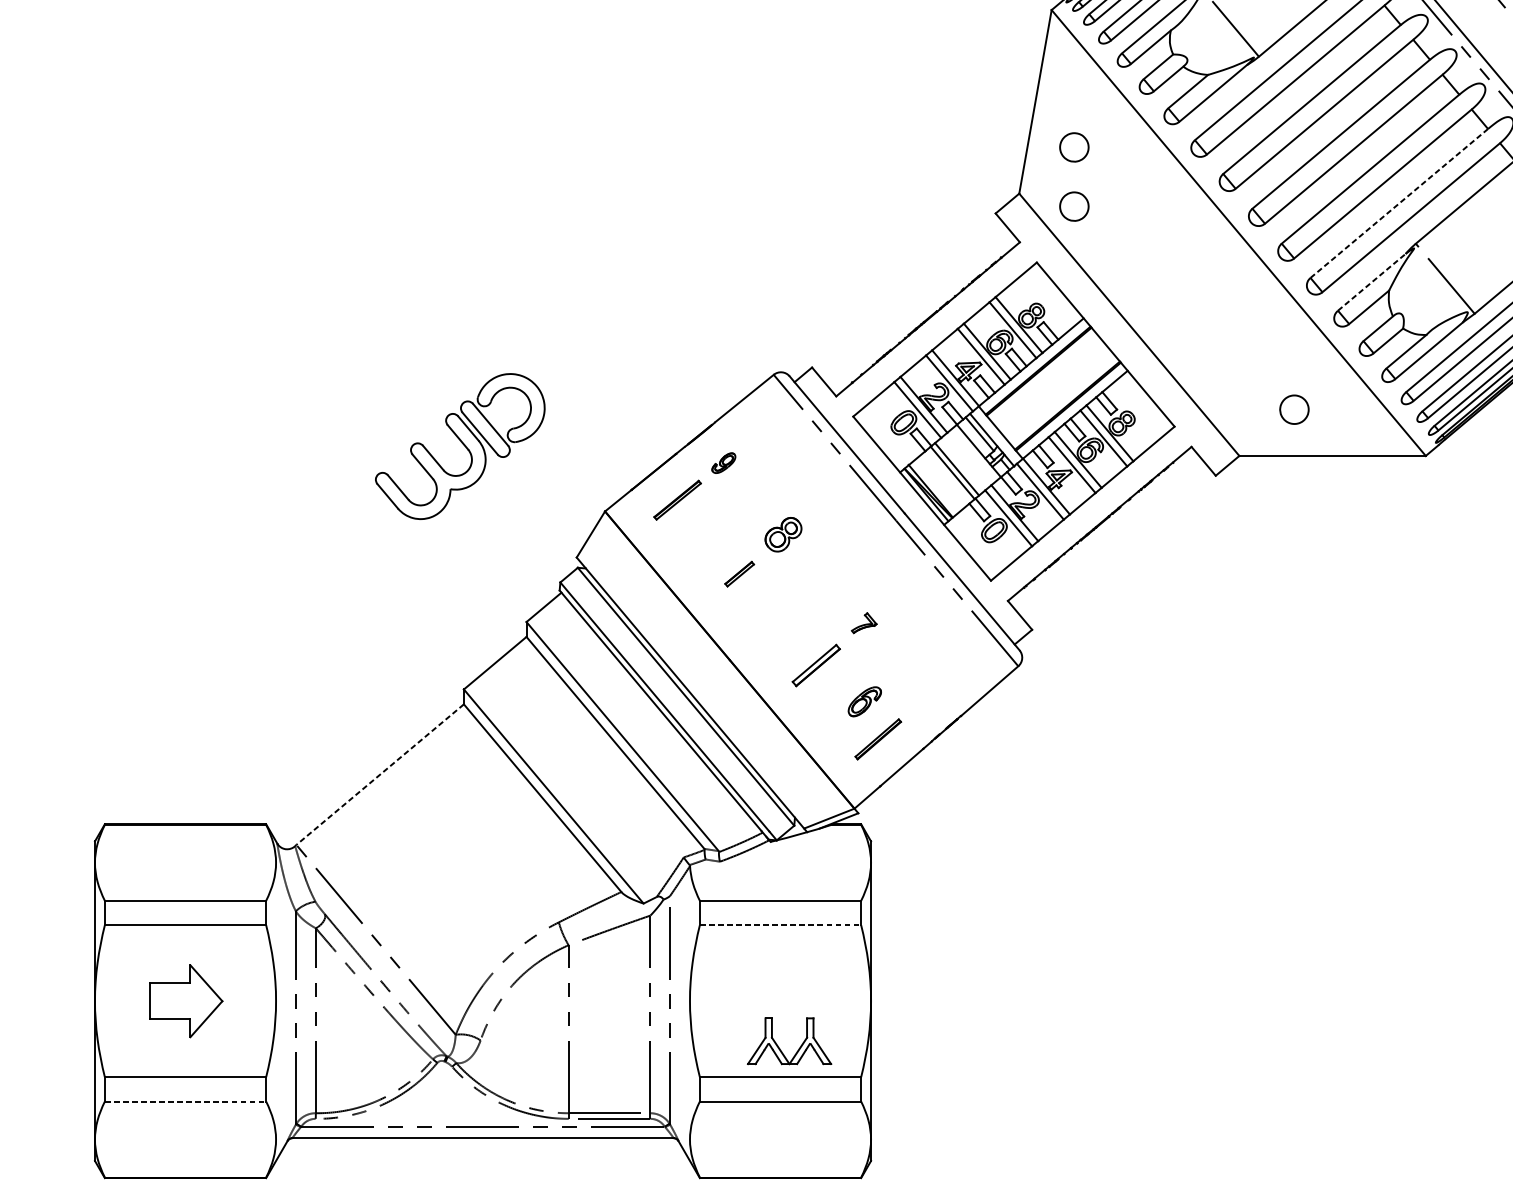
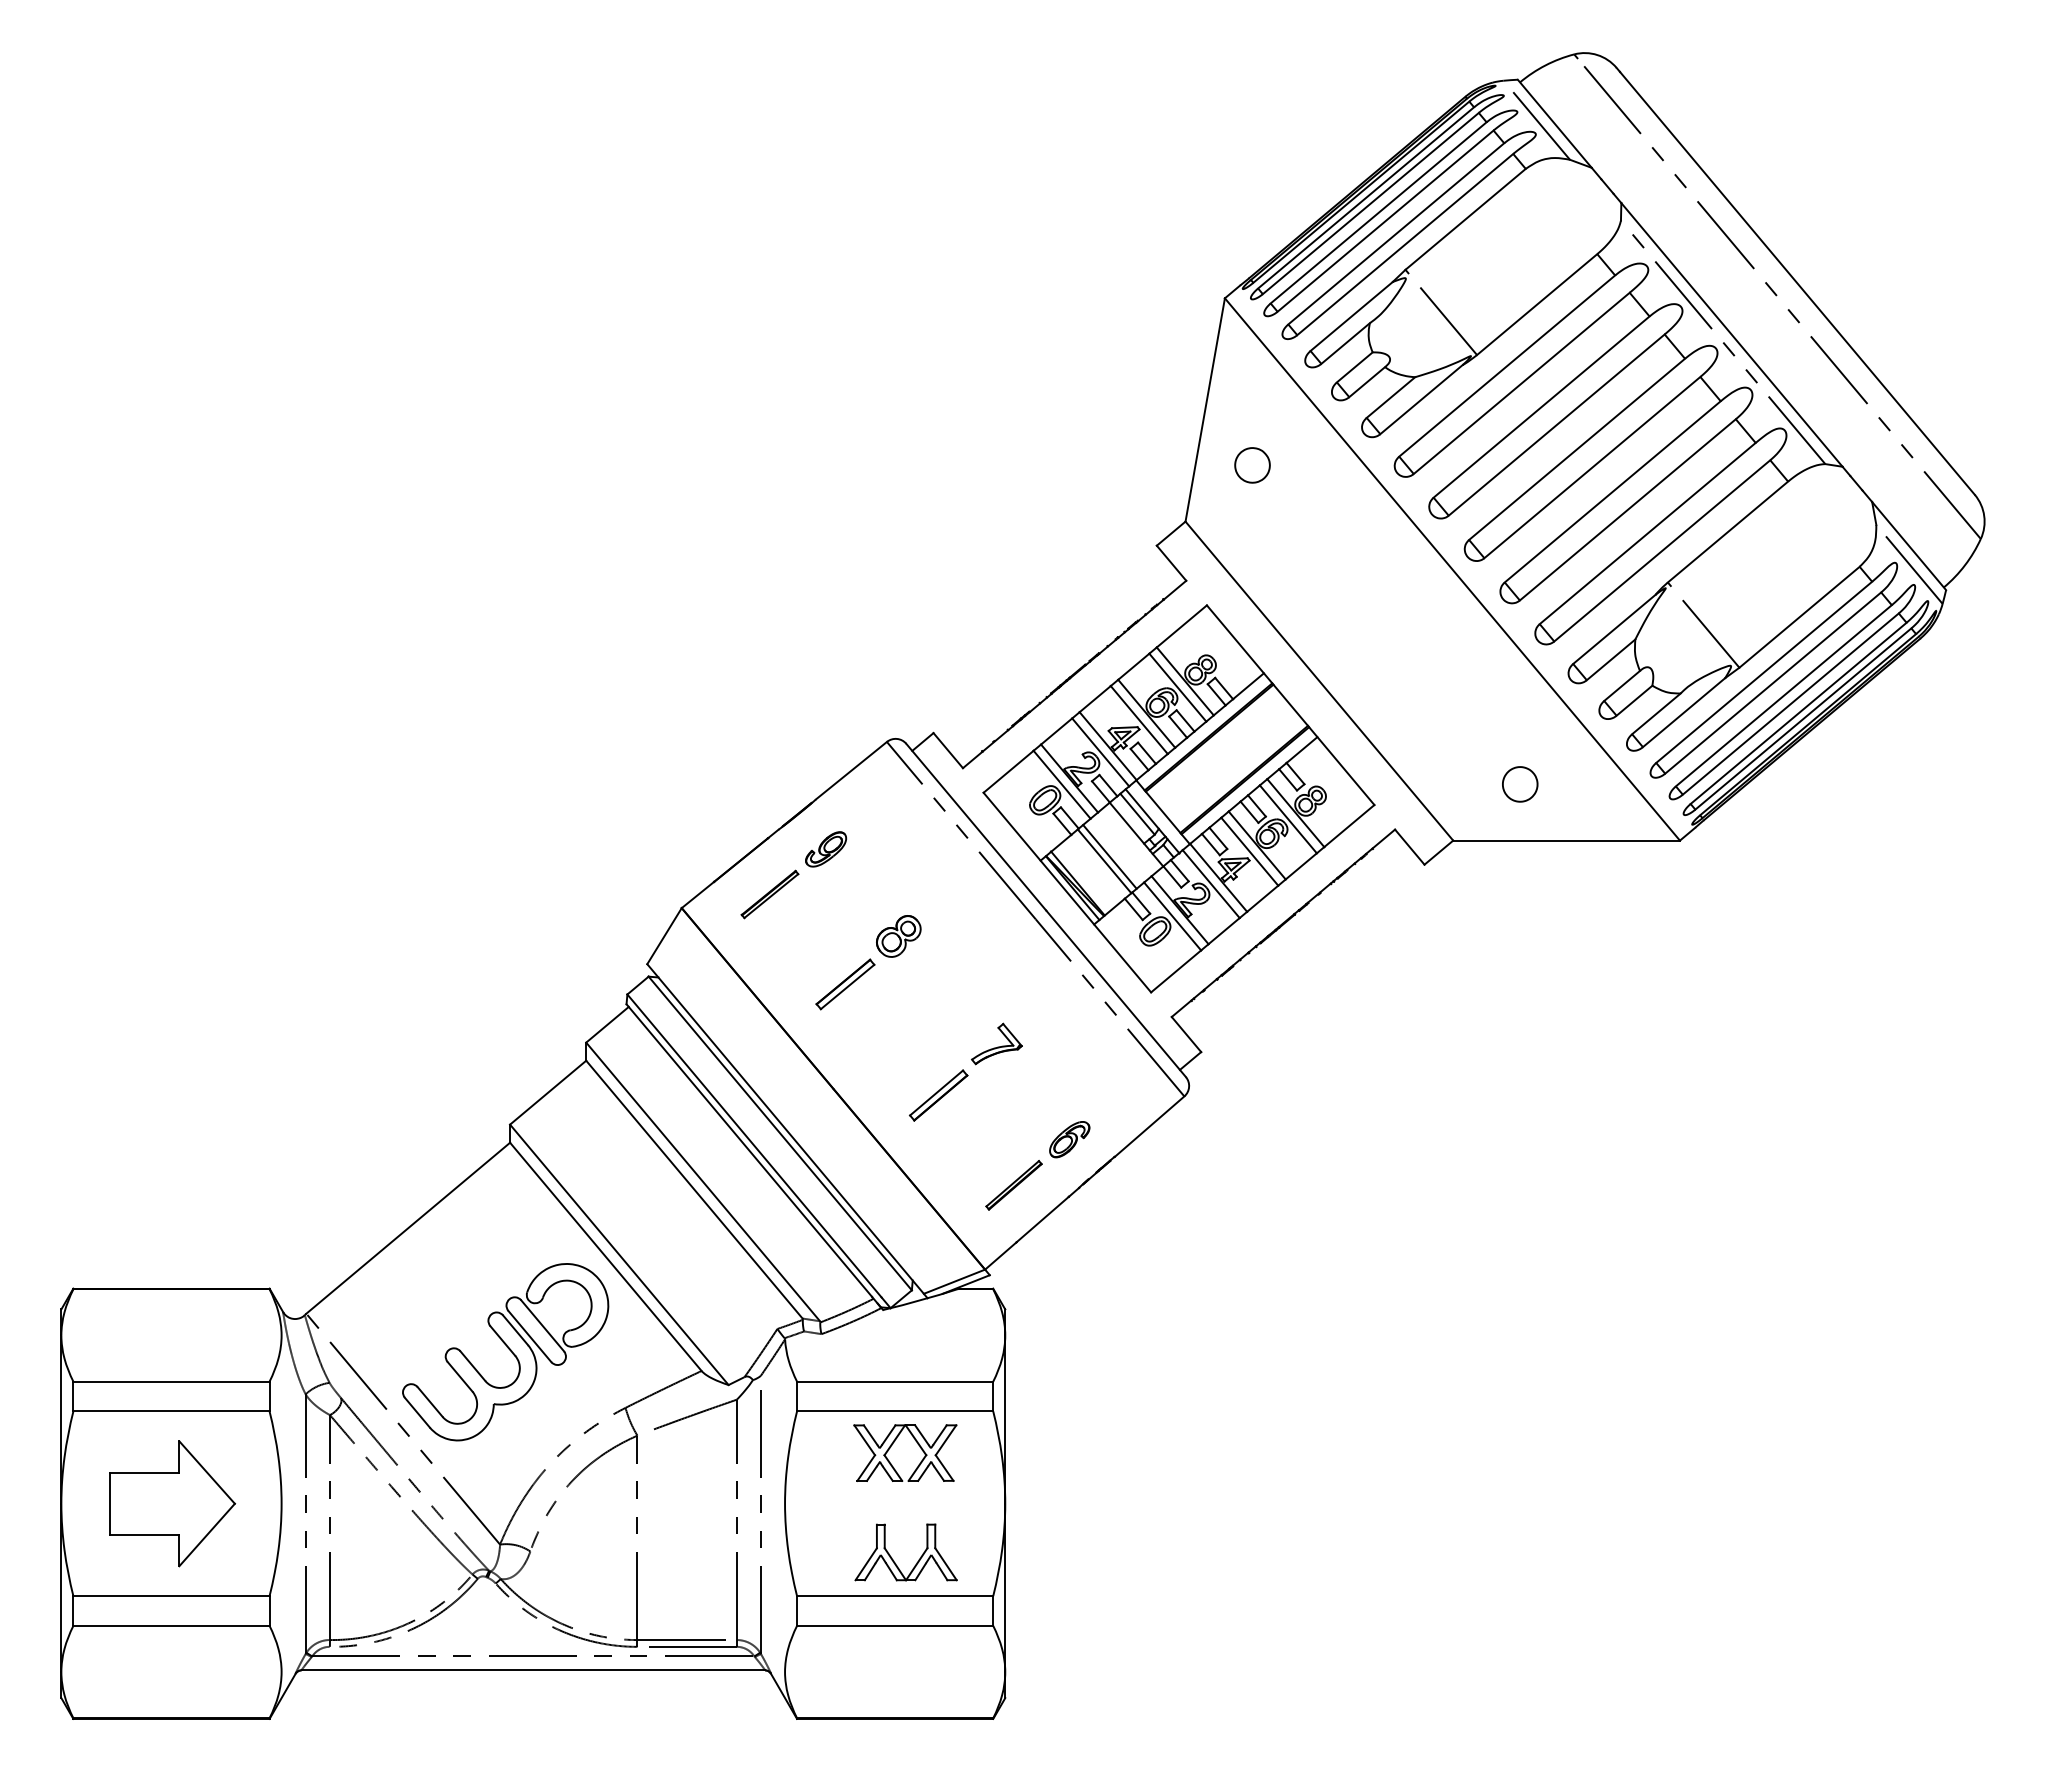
line: (1399, 203) -> (1647, 533), dashed -> solid
part: (1074, 206) -> (1252, 537), removed
line: (1371, 282) -> (1614, 629), dashed -> solid
part: (460, 446) -> (505, 1352), moved
part: (724, 463) -> (826, 849), size x1.43
part: (739, 574) -> (845, 984), size x1.67
part: (863, 622) -> (996, 1043), size x1.67
part: (864, 701) -> (1069, 1139), moved
line: (380, 774) -> (408, 1228), dashed -> solid
line: (780, 925) -> (895, 1411), dashed -> solid
part: (779, 952) -> (893, 1444), added
part: (186, 1000) -> (172, 1503), size x1.43
line: (185, 1101) -> (171, 1625), dashed -> solid

